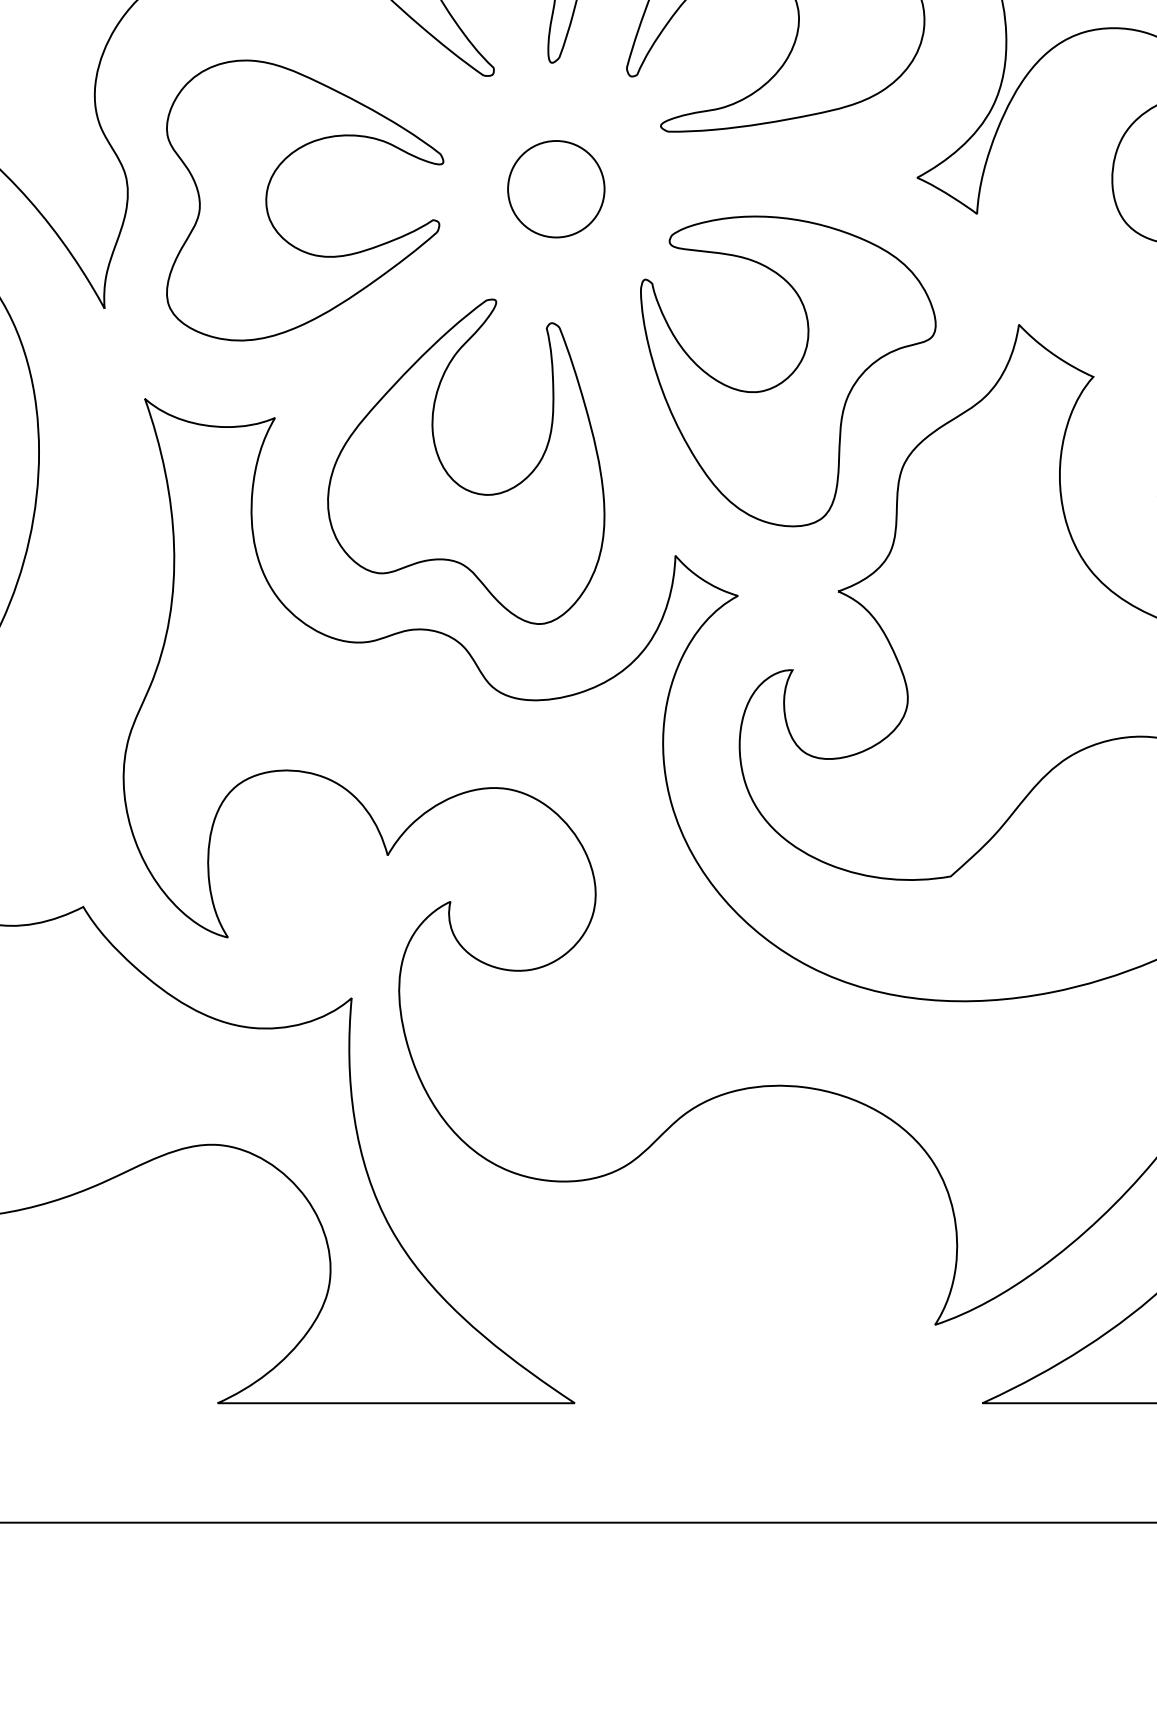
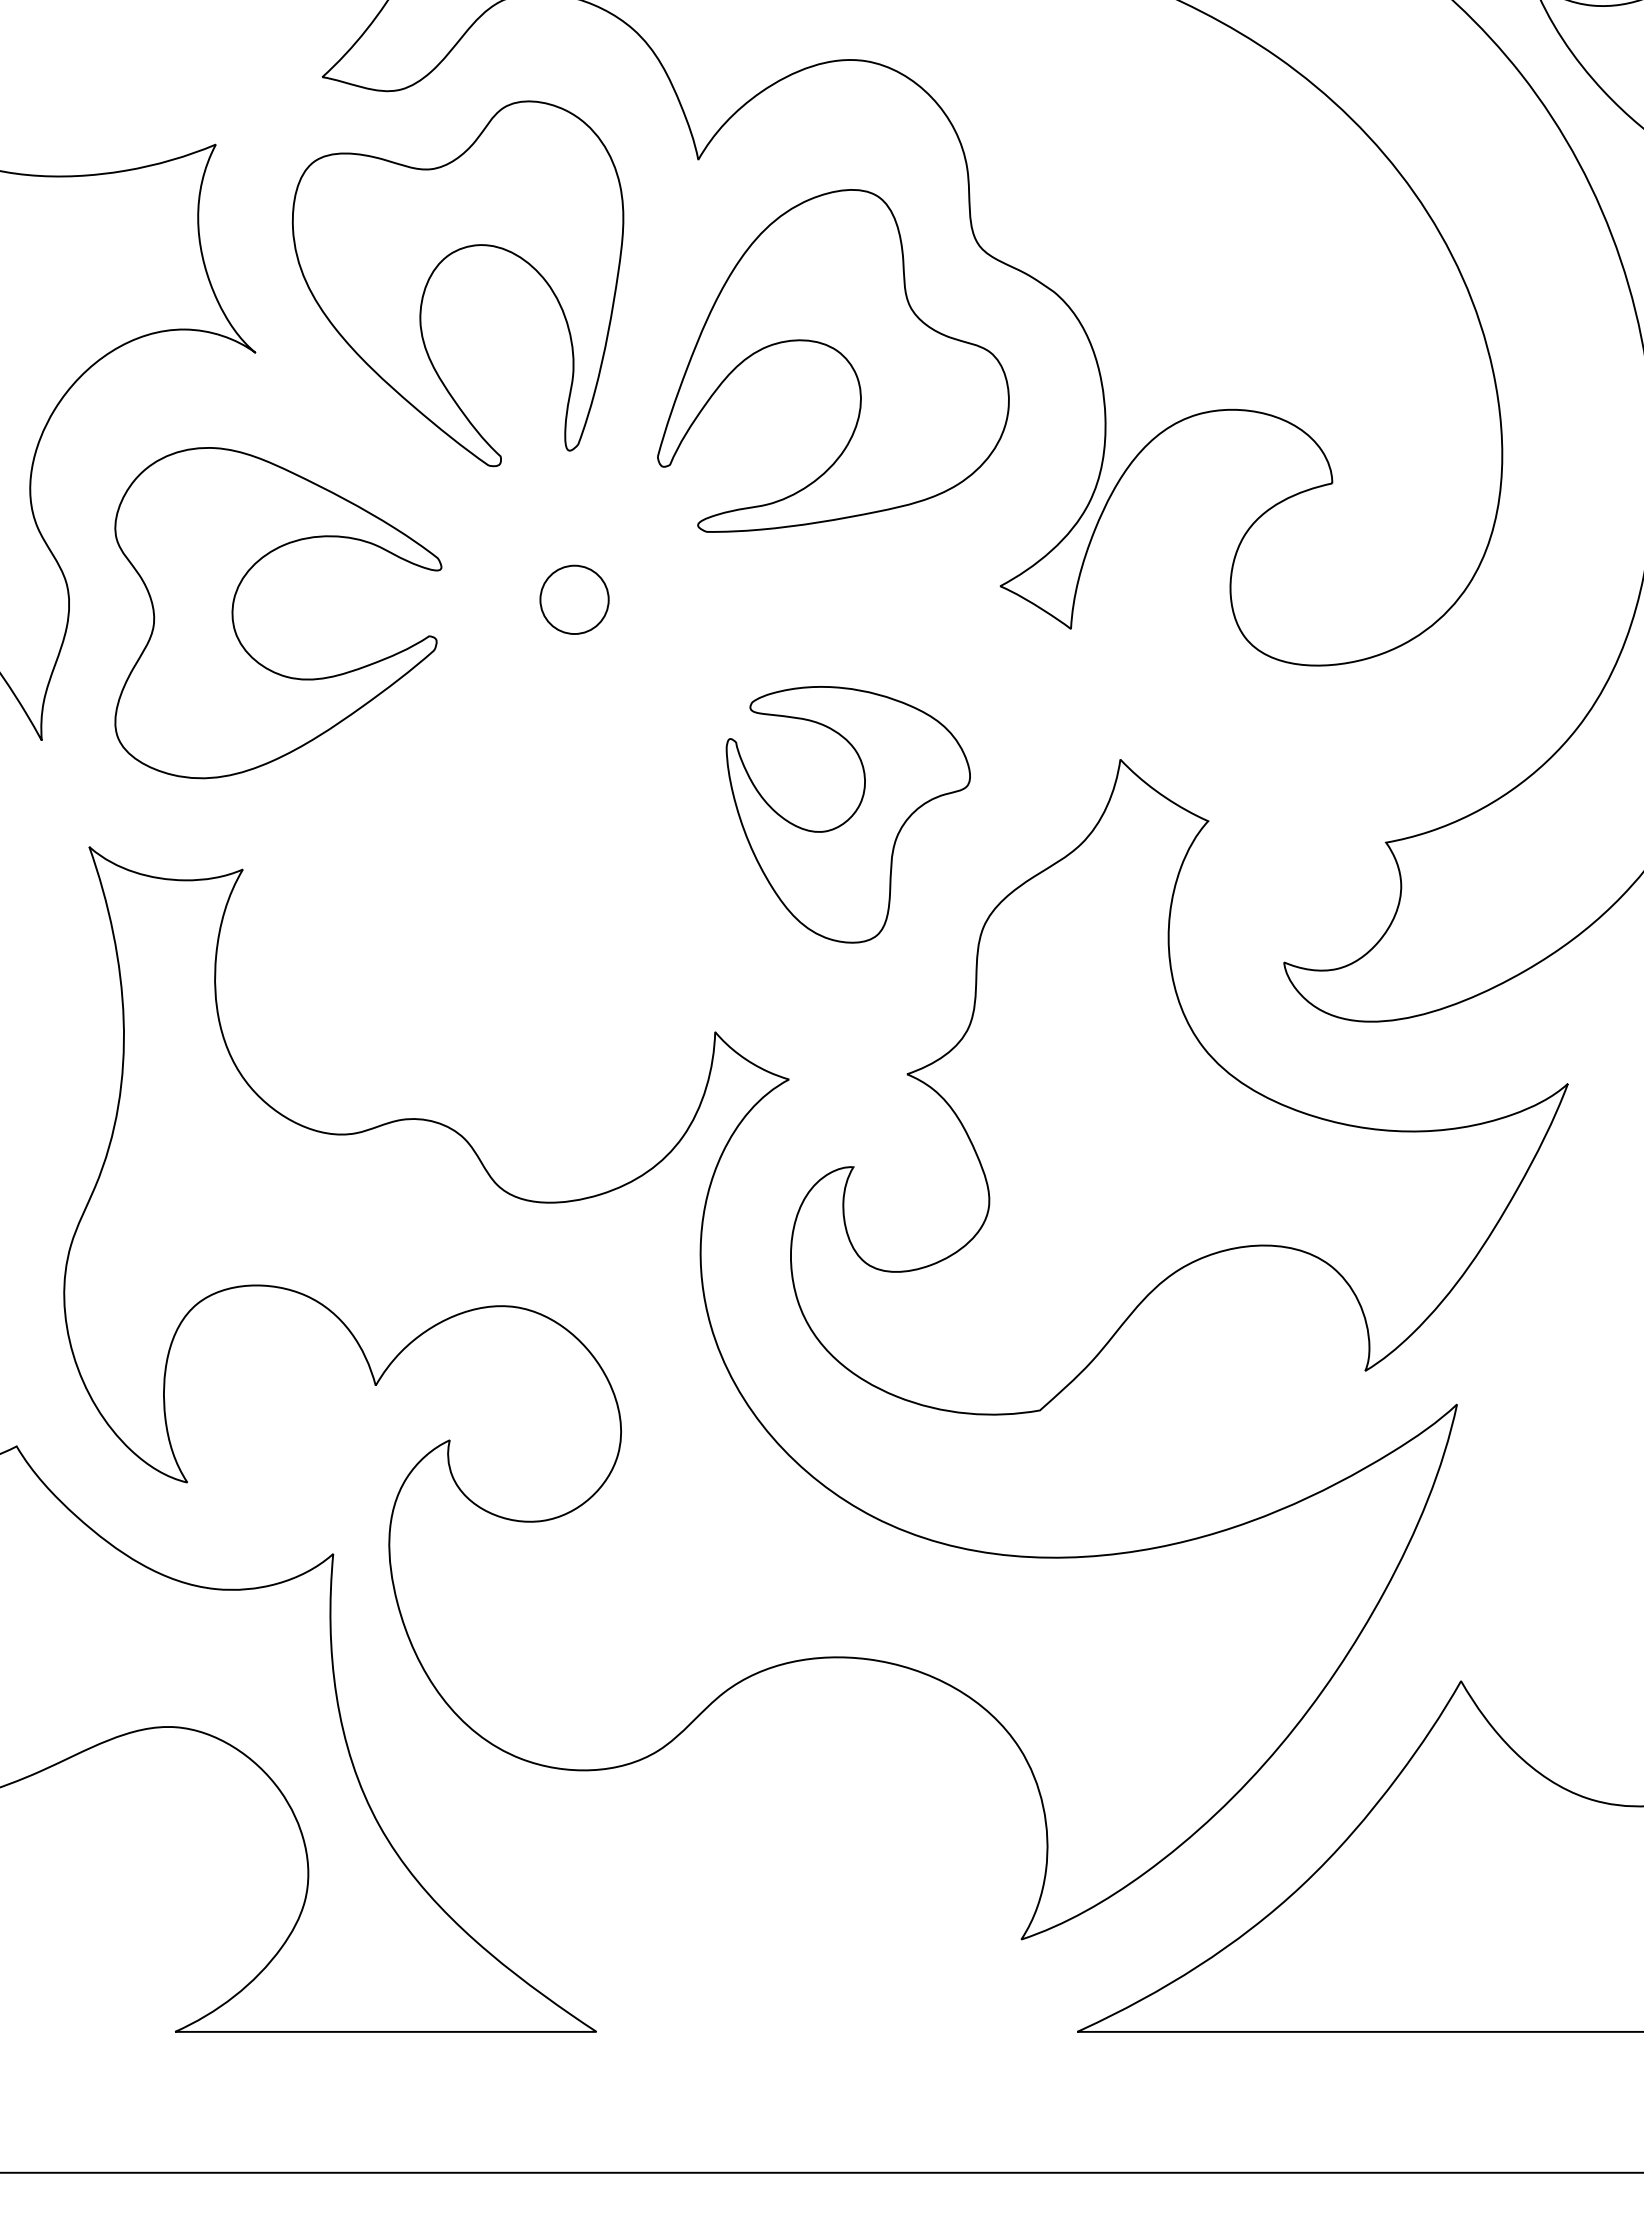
part: (556, 189) -> (574, 599), size x0.6
part: (788, 371) -> (848, 814), size x0.7
part: (451, 476) -> (450, 938), removed

